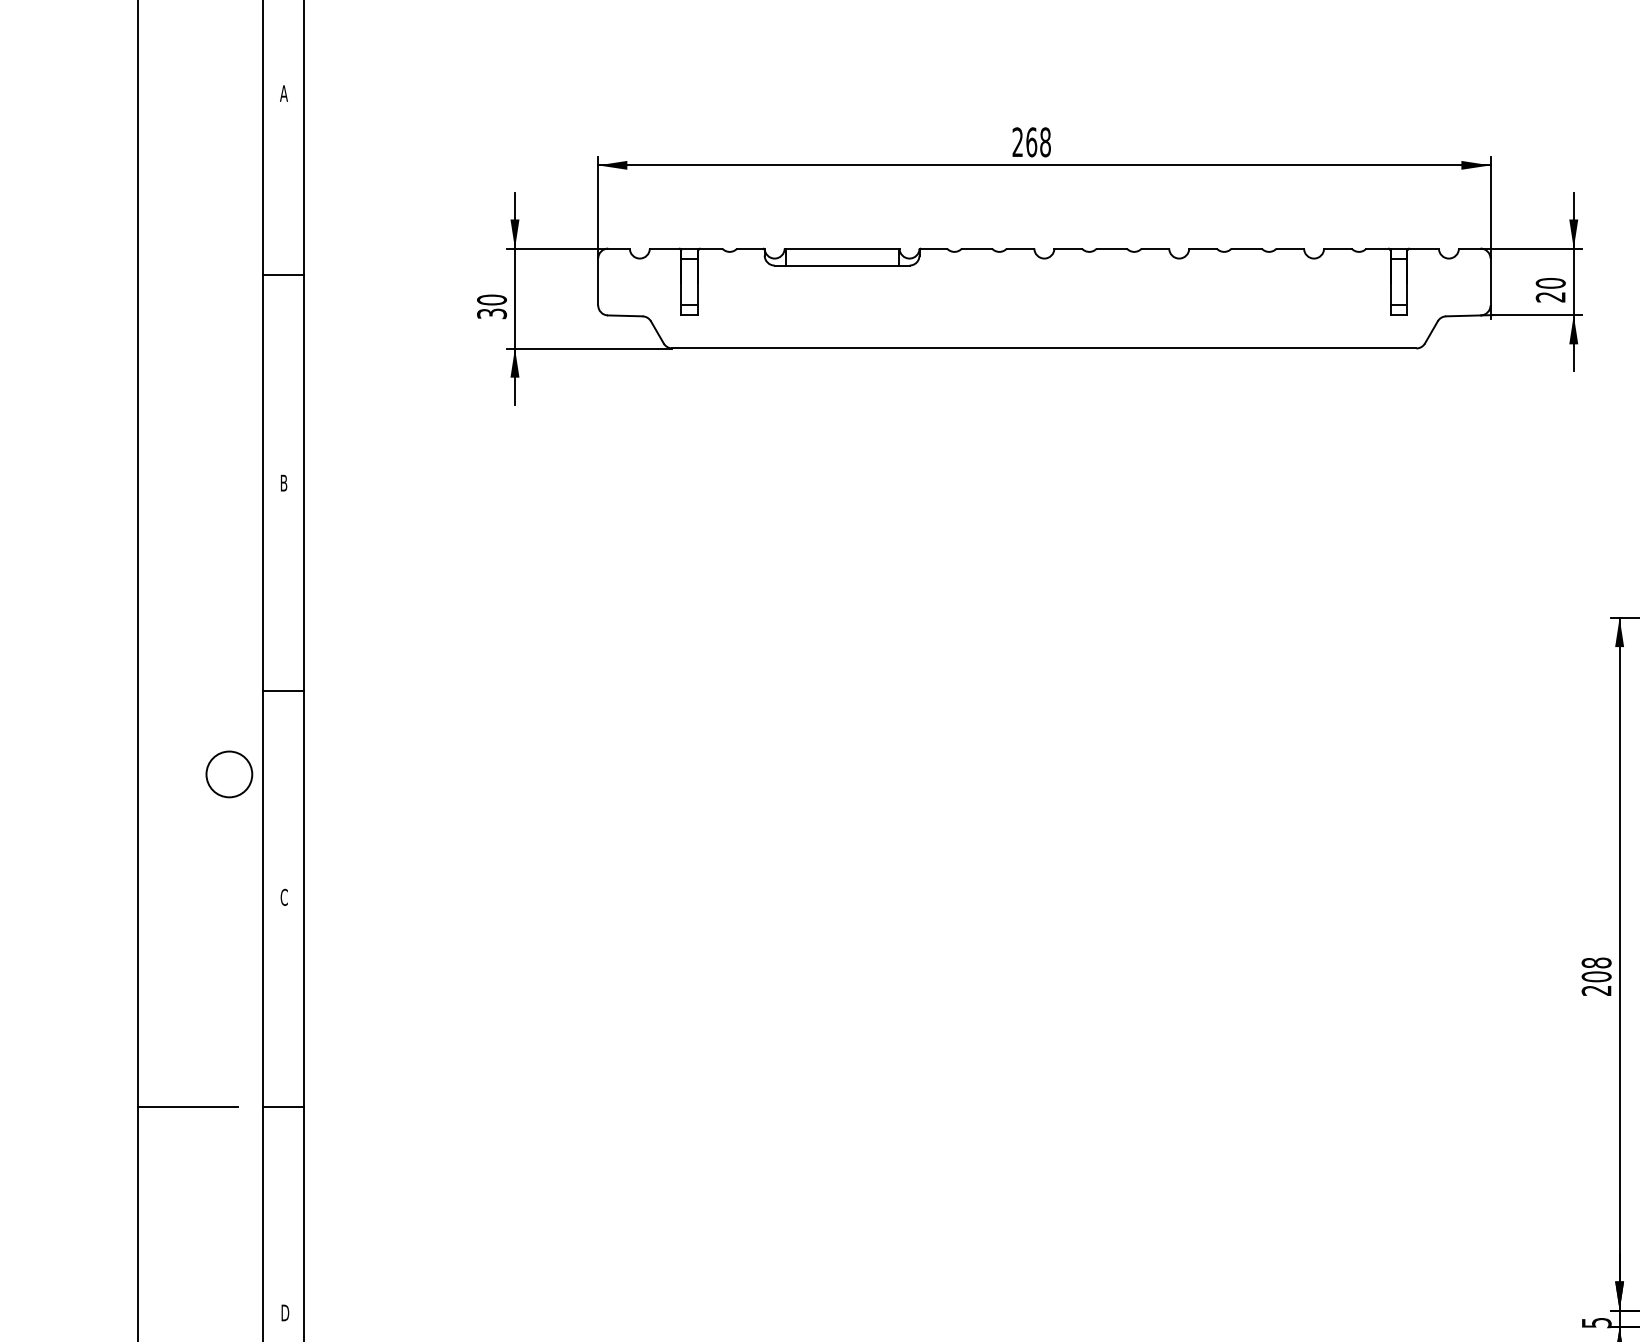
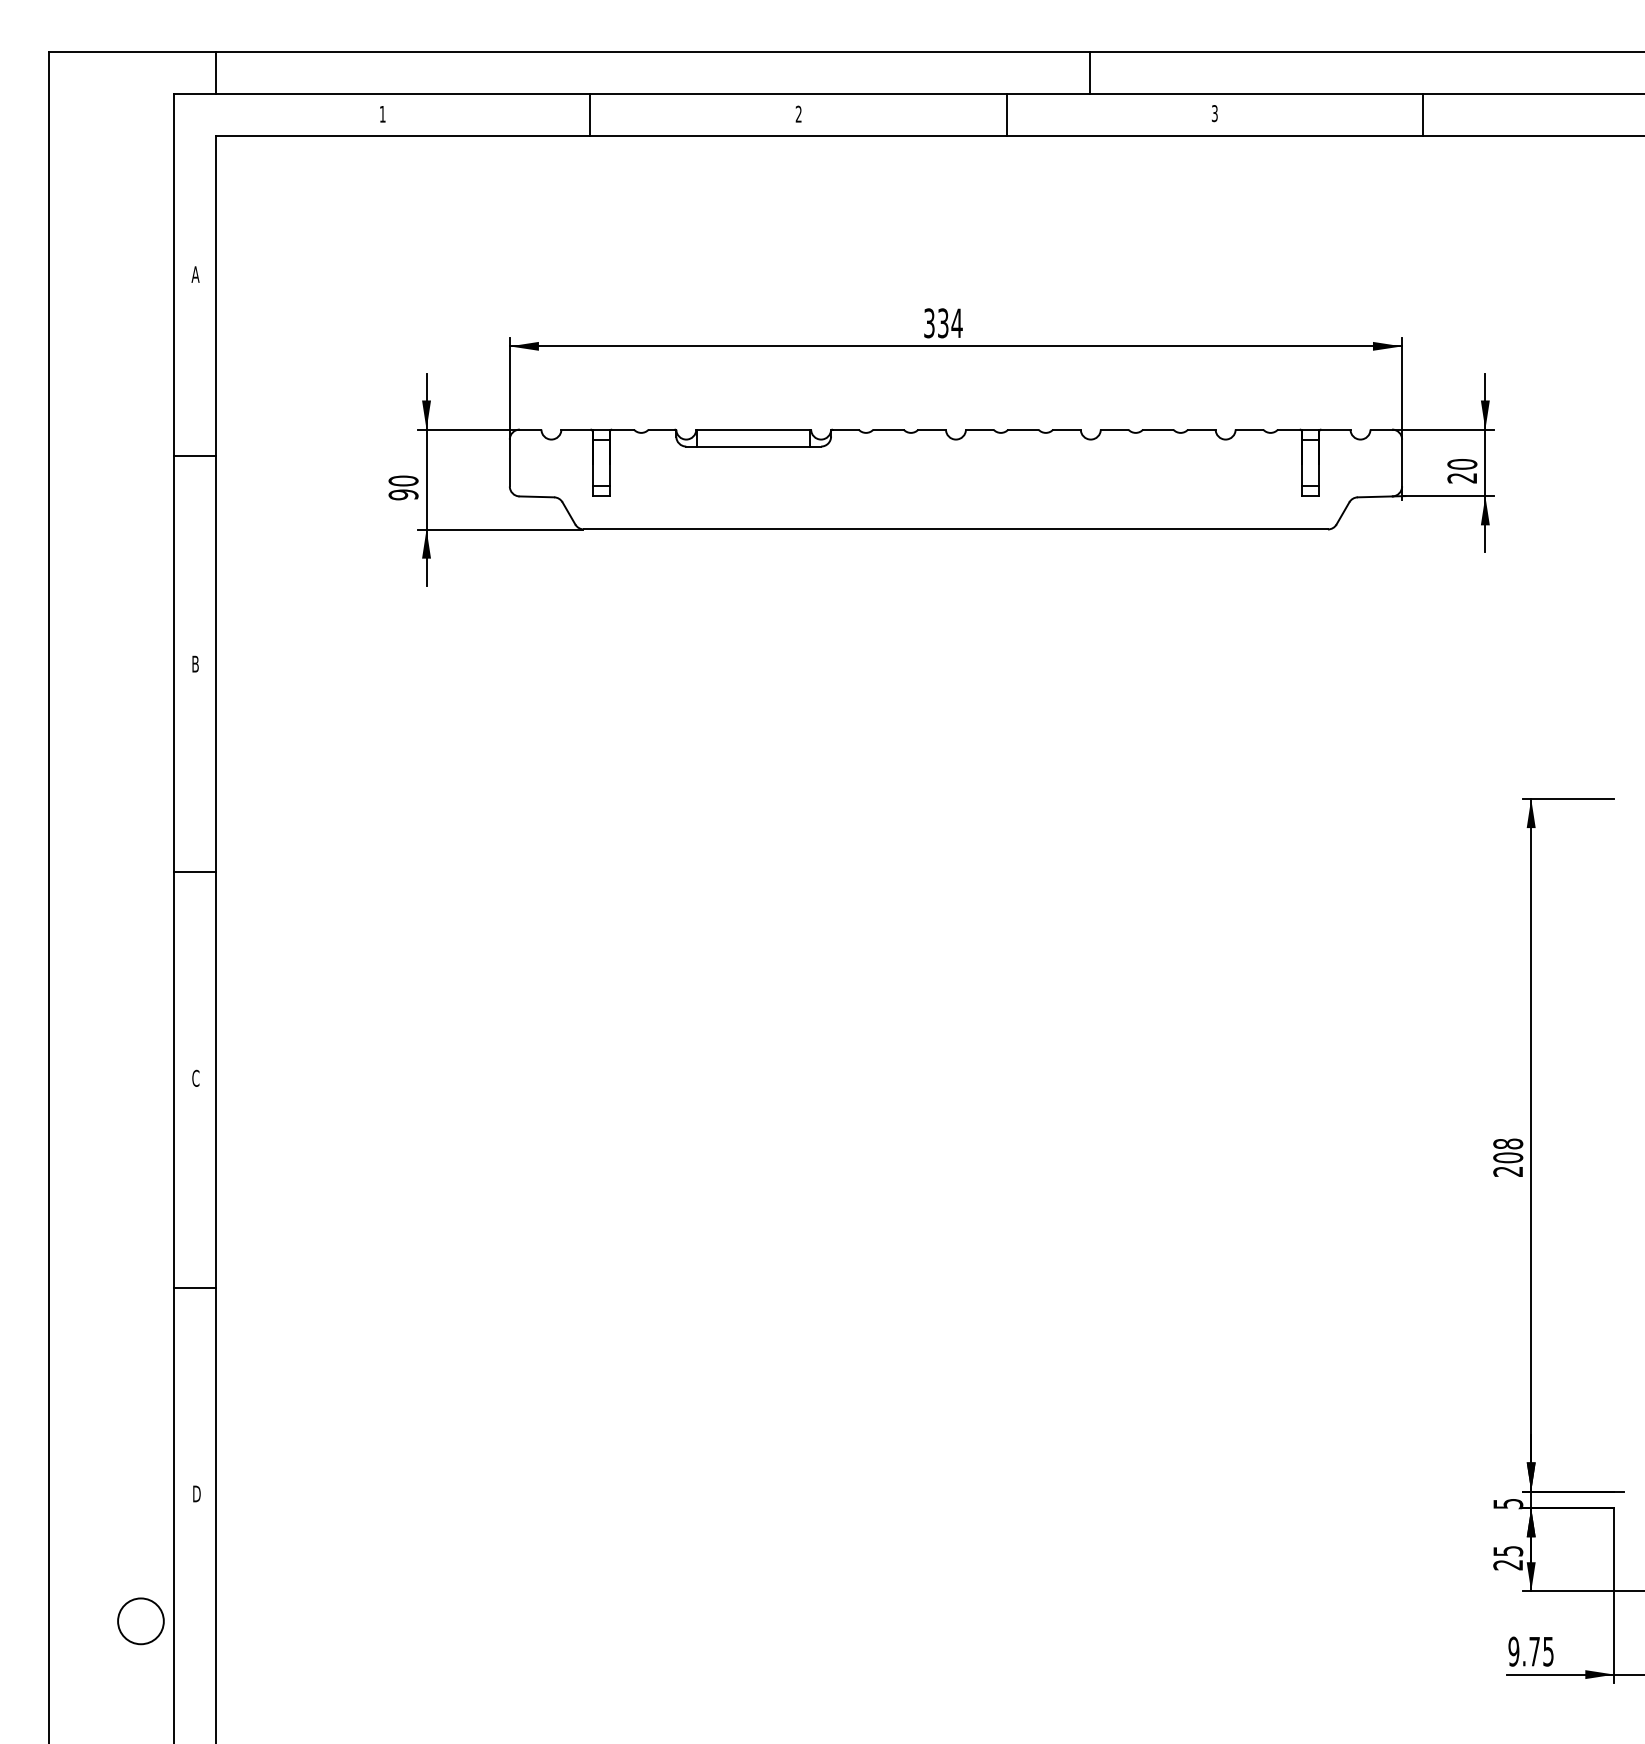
text: (1031, 142) -> (943, 323), 268 -> 334
text: (491, 313) -> (403, 494), 30 -> 90
circle: (228, 774) -> (140, 955), removed
line: (187, 1107) -> (99, 1288), removed

